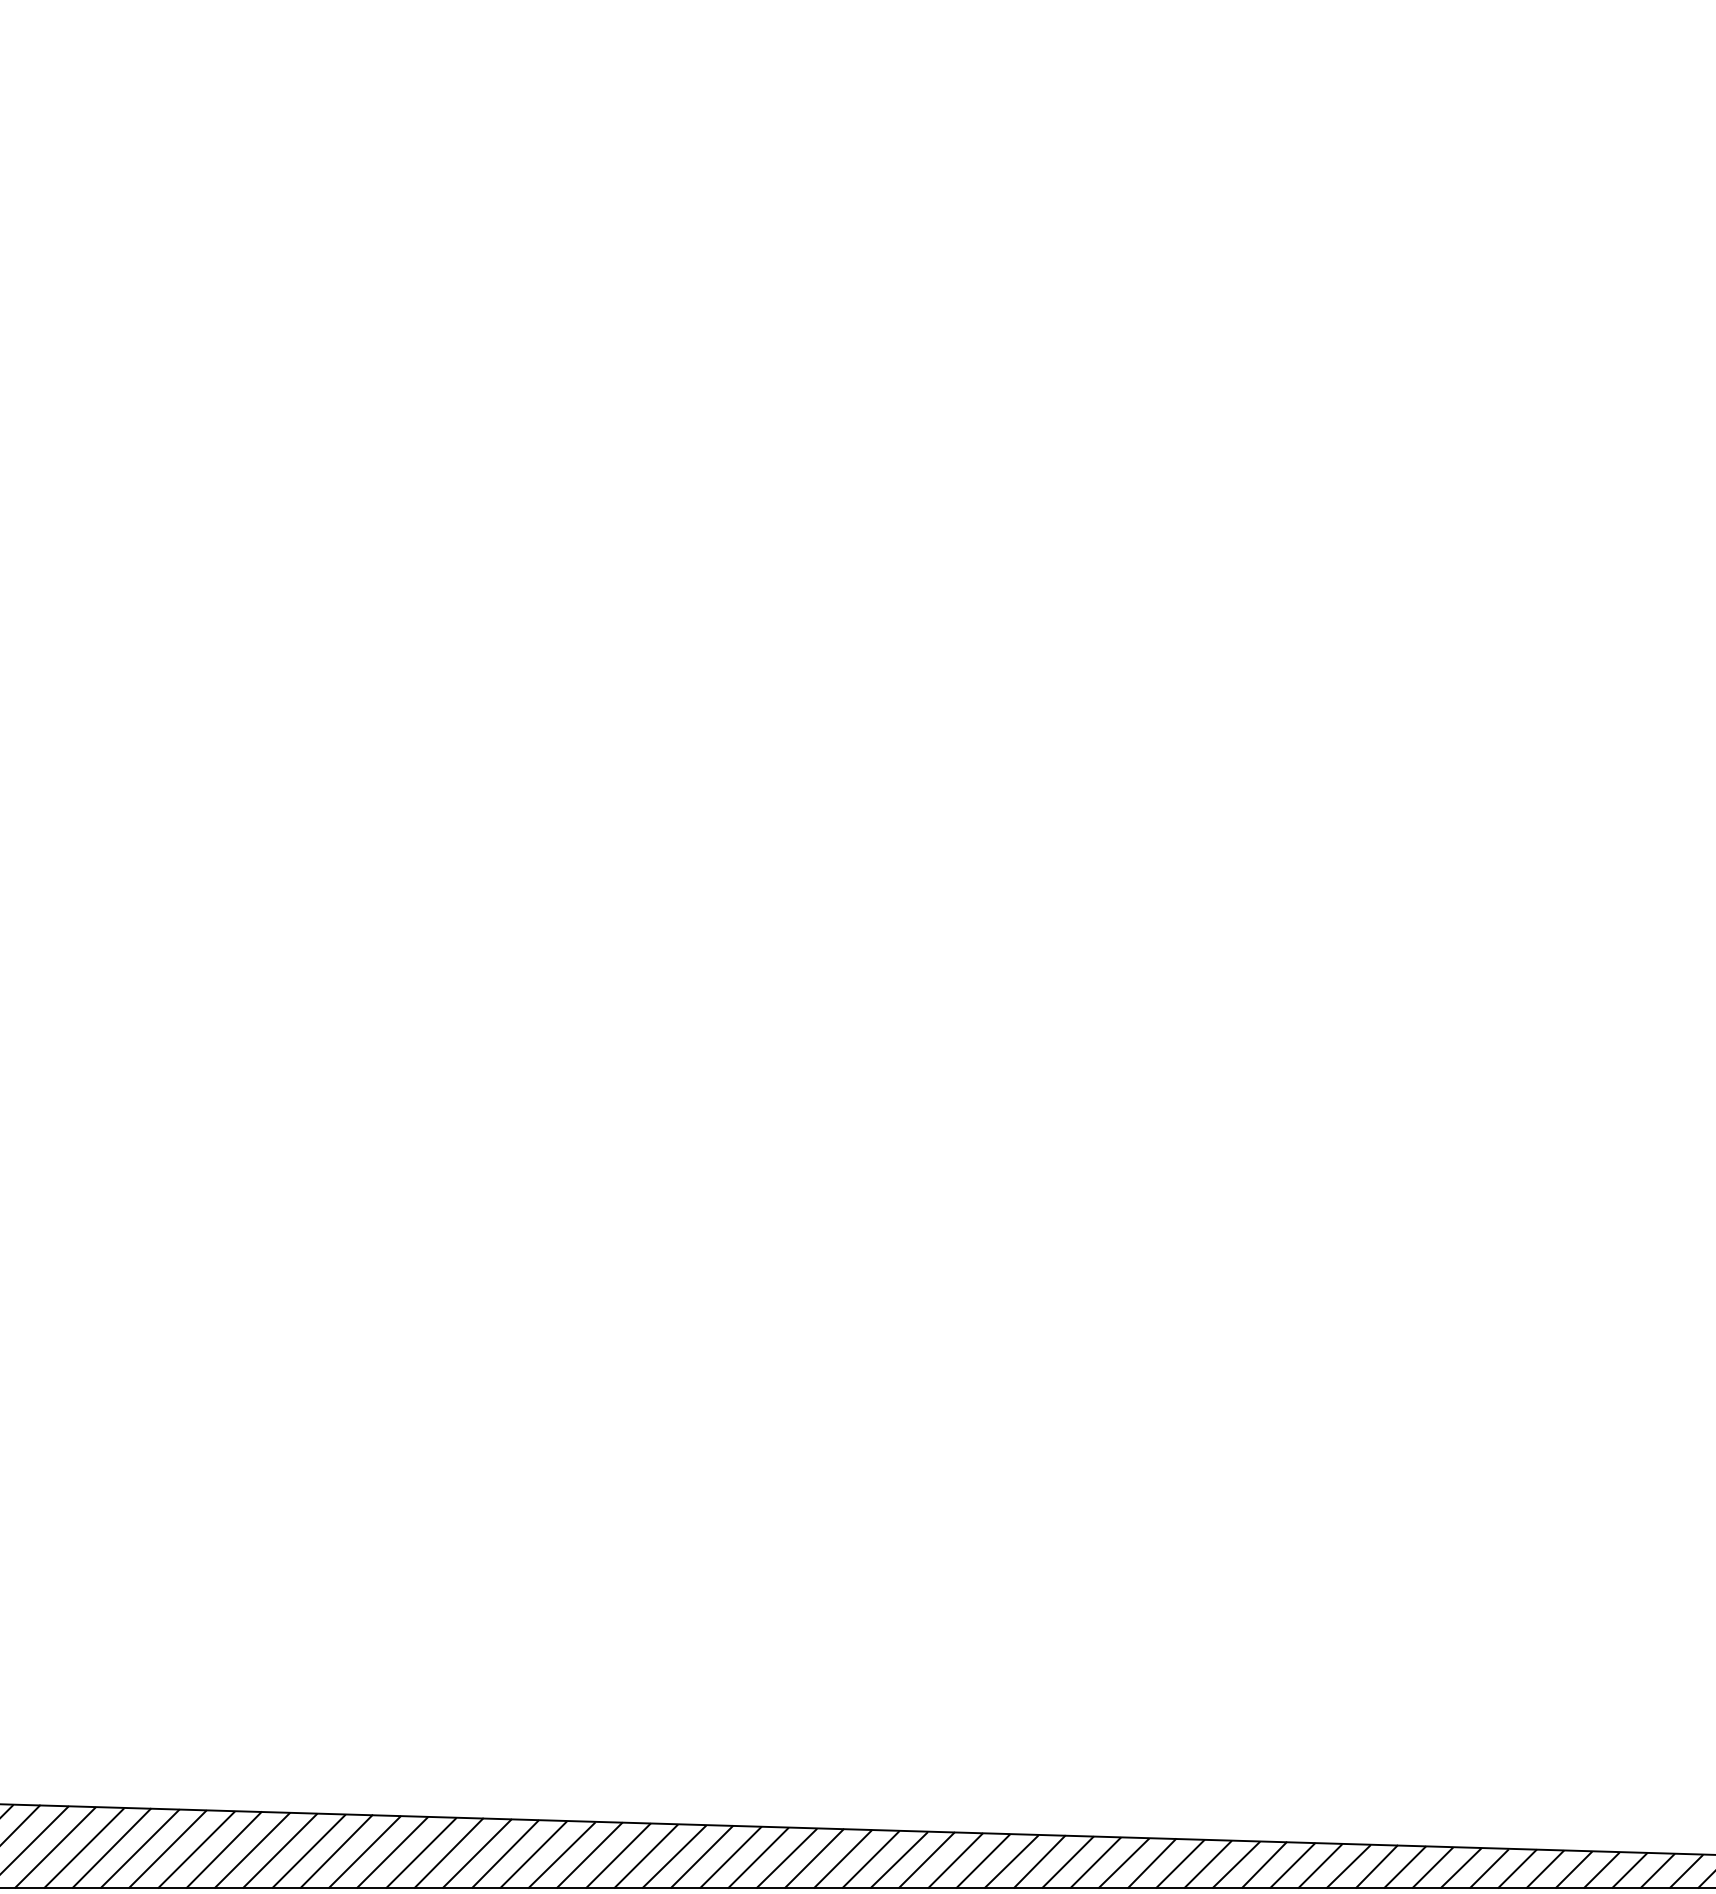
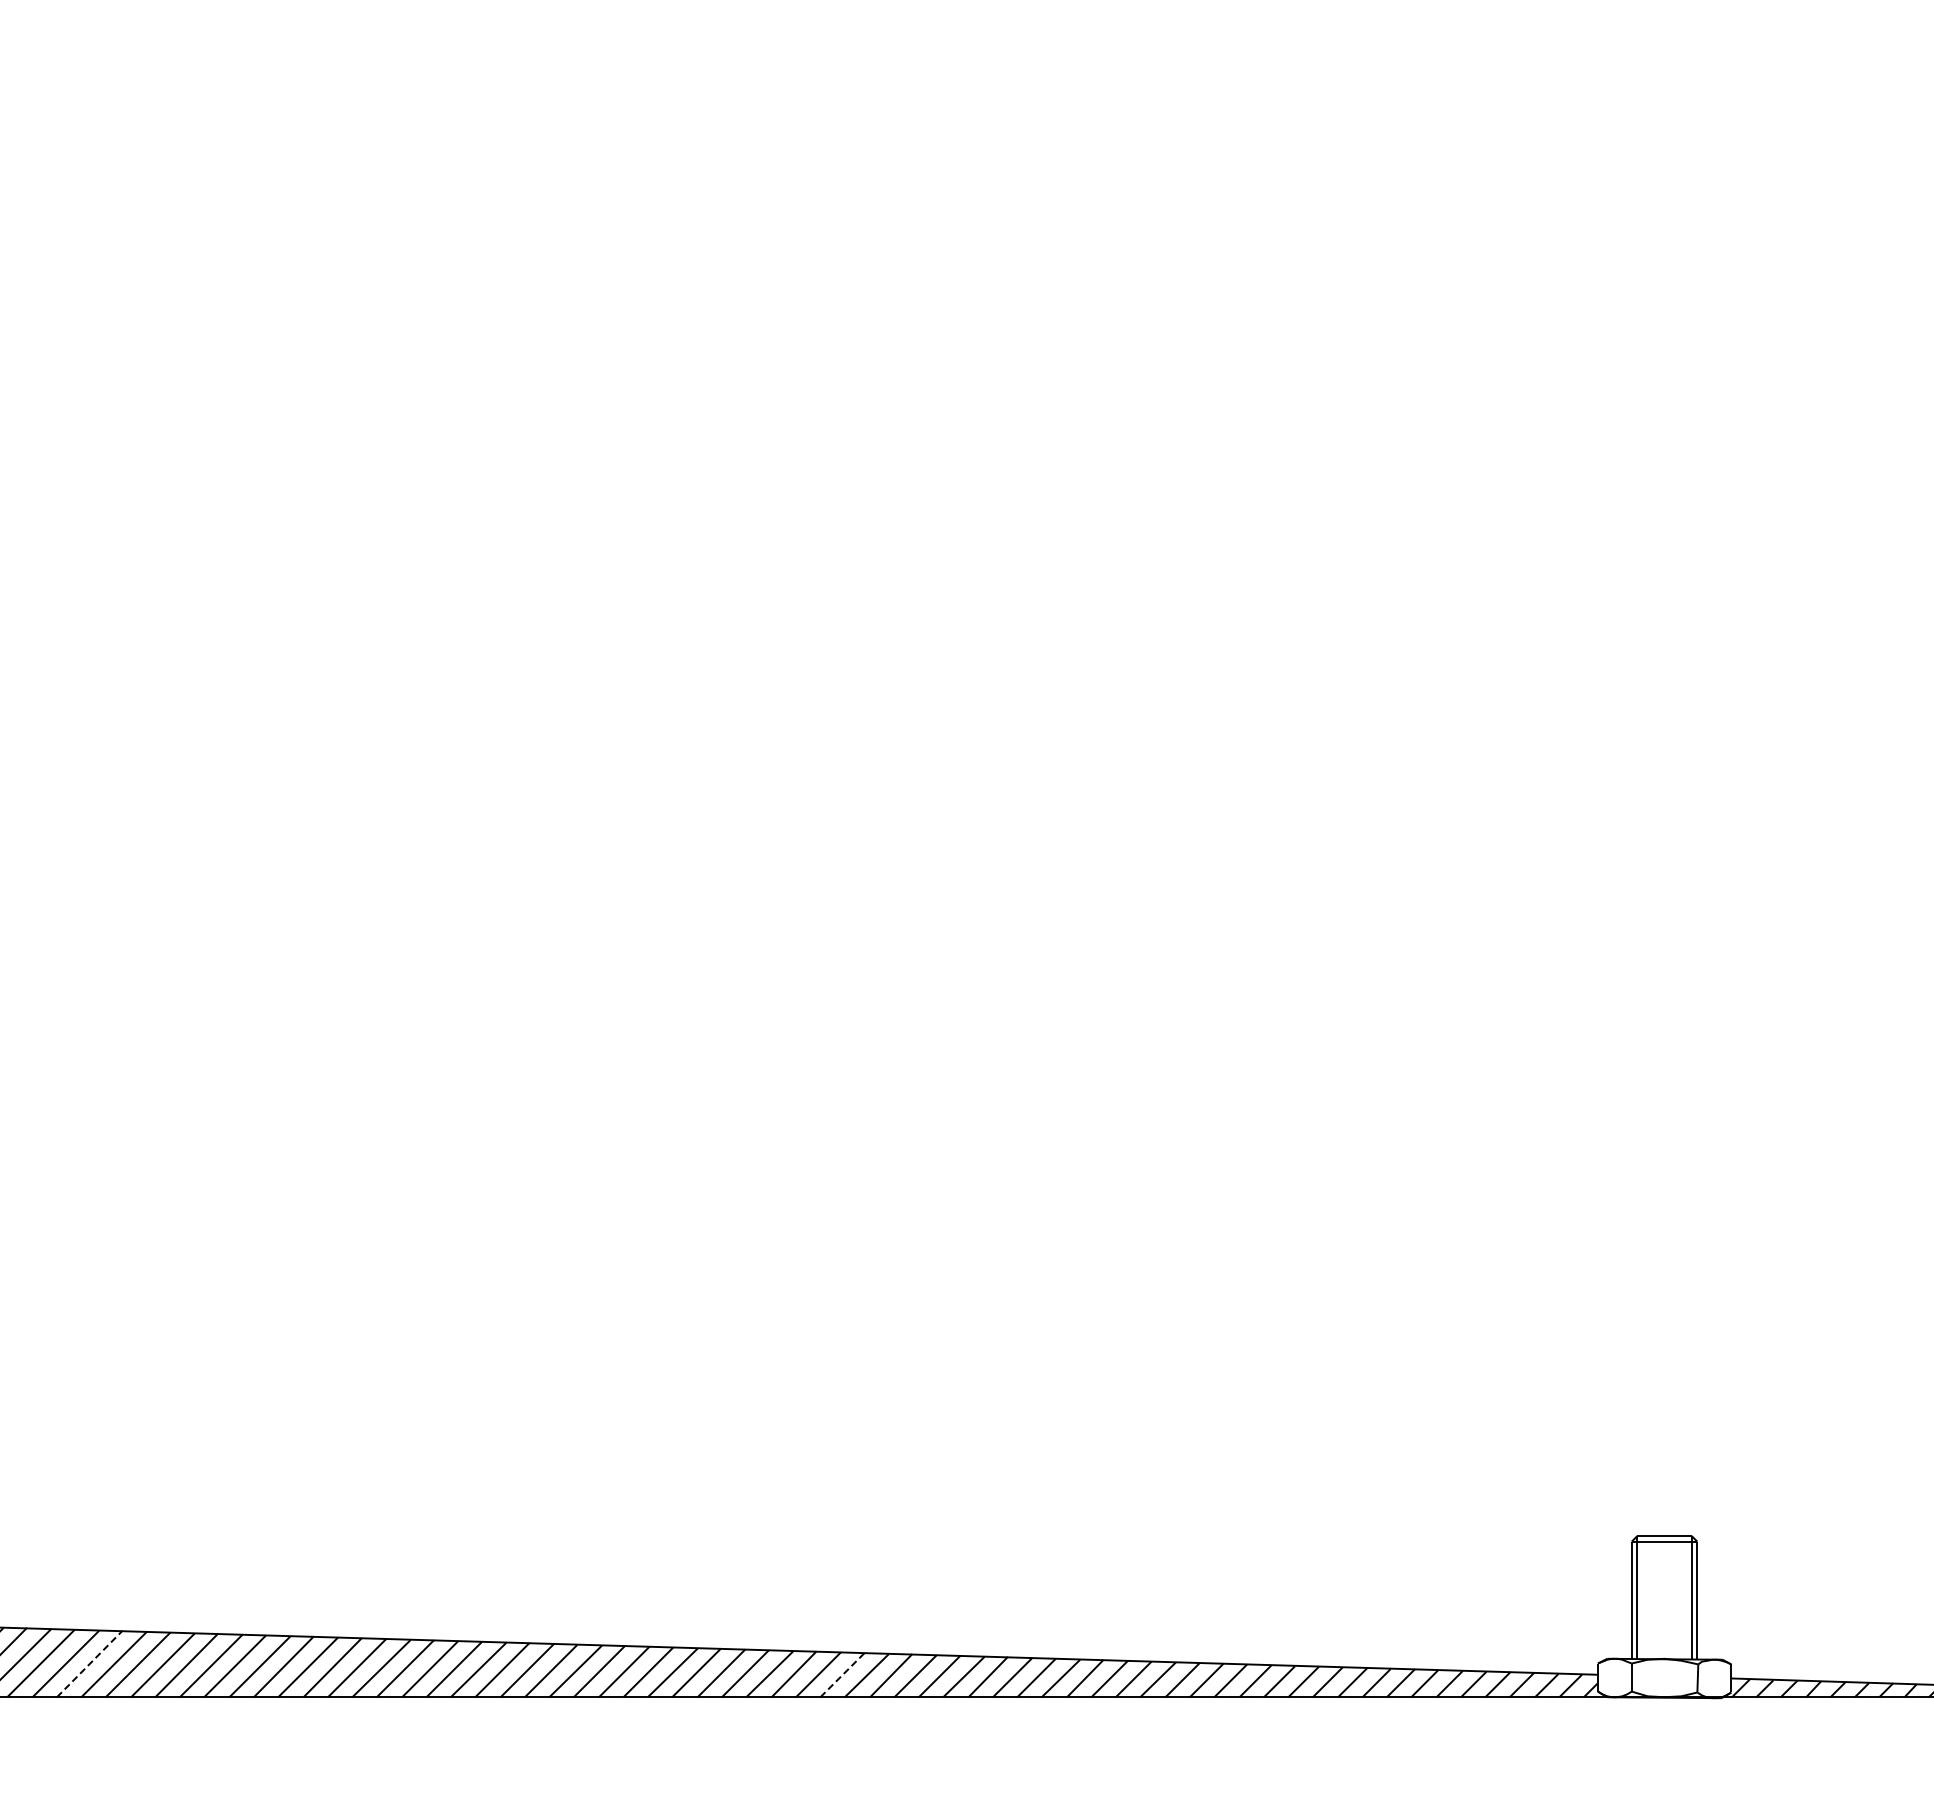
line: (223, 1849) -> (89, 1663), solid -> dashed
line: (1095, 1862) -> (842, 1674), solid -> dashed

